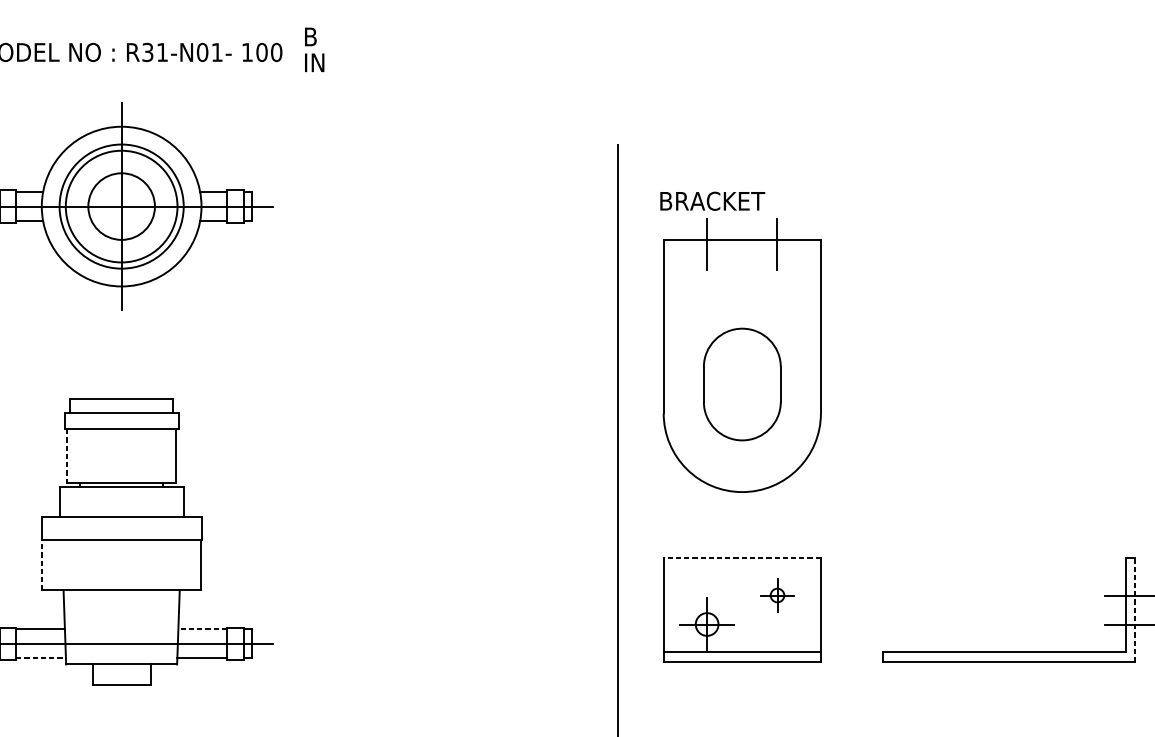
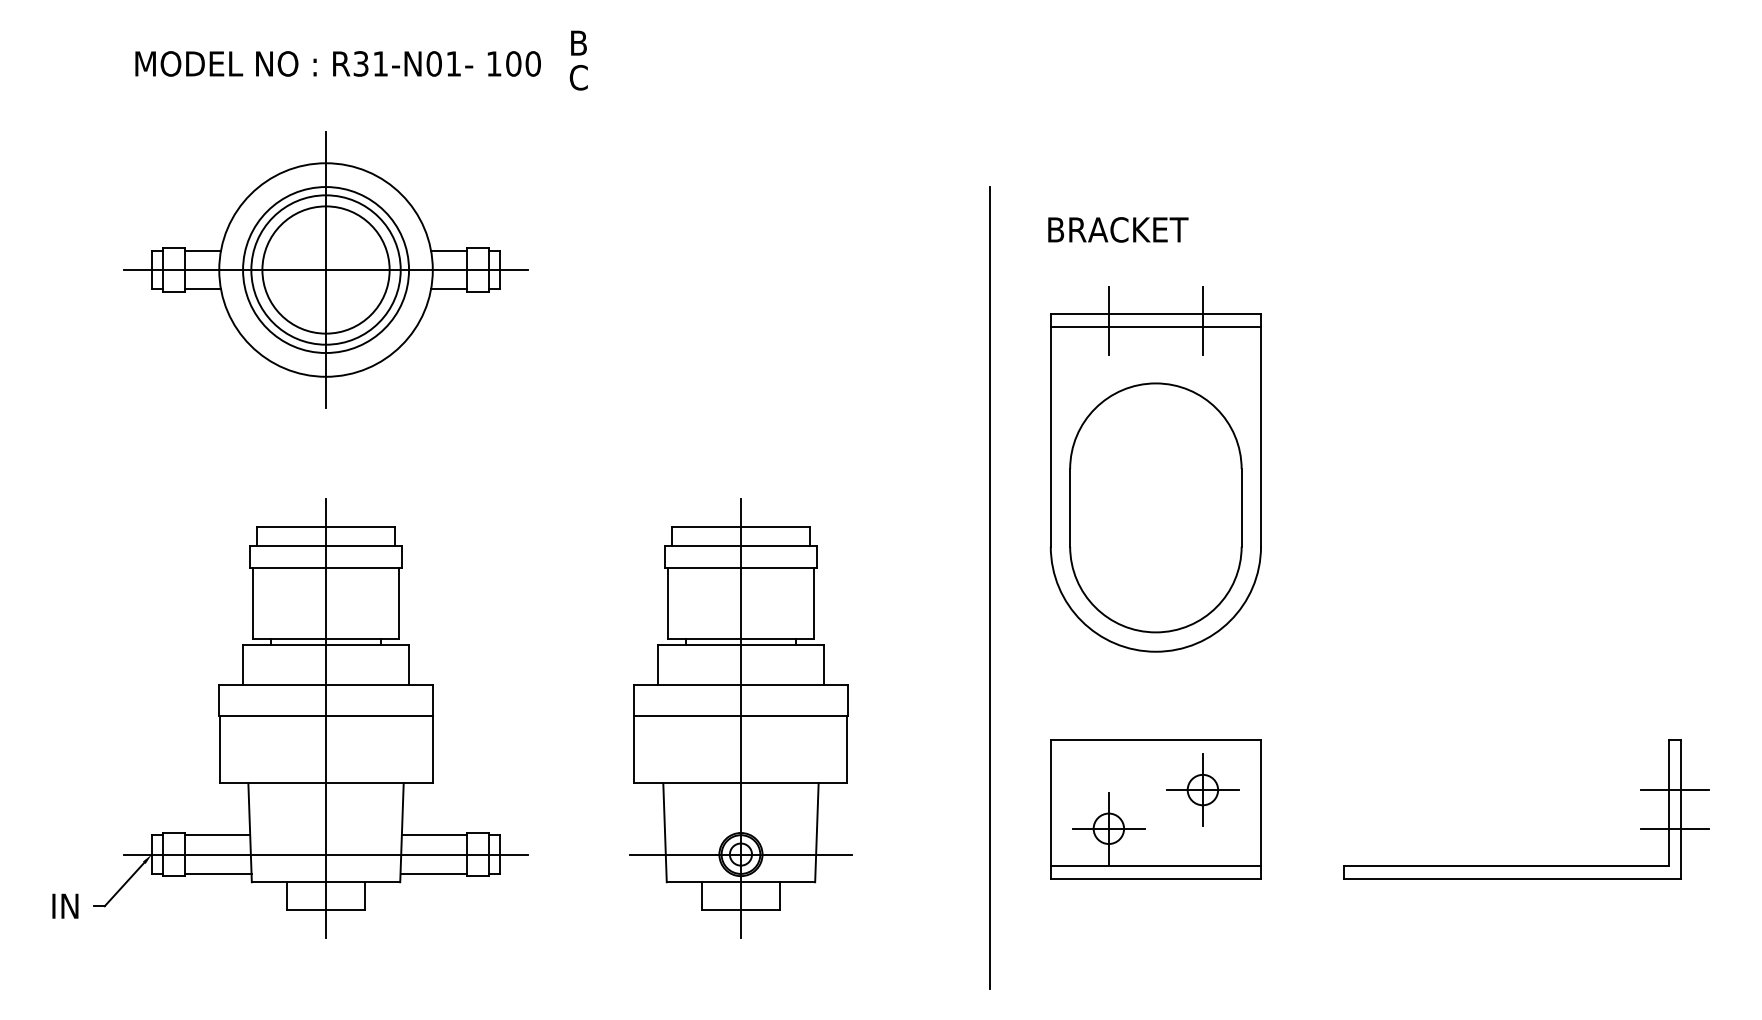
text: (314, 62) -> (583, 77), IN -> C
text: (712, 200) -> (1118, 229), moved
circle: (121, 206) -> (325, 269), size x1.43
line: (742, 249) -> (1155, 327), added
part: (742, 384) -> (1155, 507), size x1.67
line: (66, 456) -> (252, 603), dashed -> solid
line: (122, 542) -> (326, 718), added
part: (431, 542) -> (740, 718), added
line: (742, 558) -> (1155, 740), dashed -> solid
line: (41, 565) -> (219, 749), dashed -> solid
part: (777, 595) -> (1202, 789), size x1.67
line: (1135, 610) -> (1681, 809), dashed -> solid
line: (202, 629) -> (434, 835), dashed -> solid
line: (41, 657) -> (218, 873), dashed -> solid

